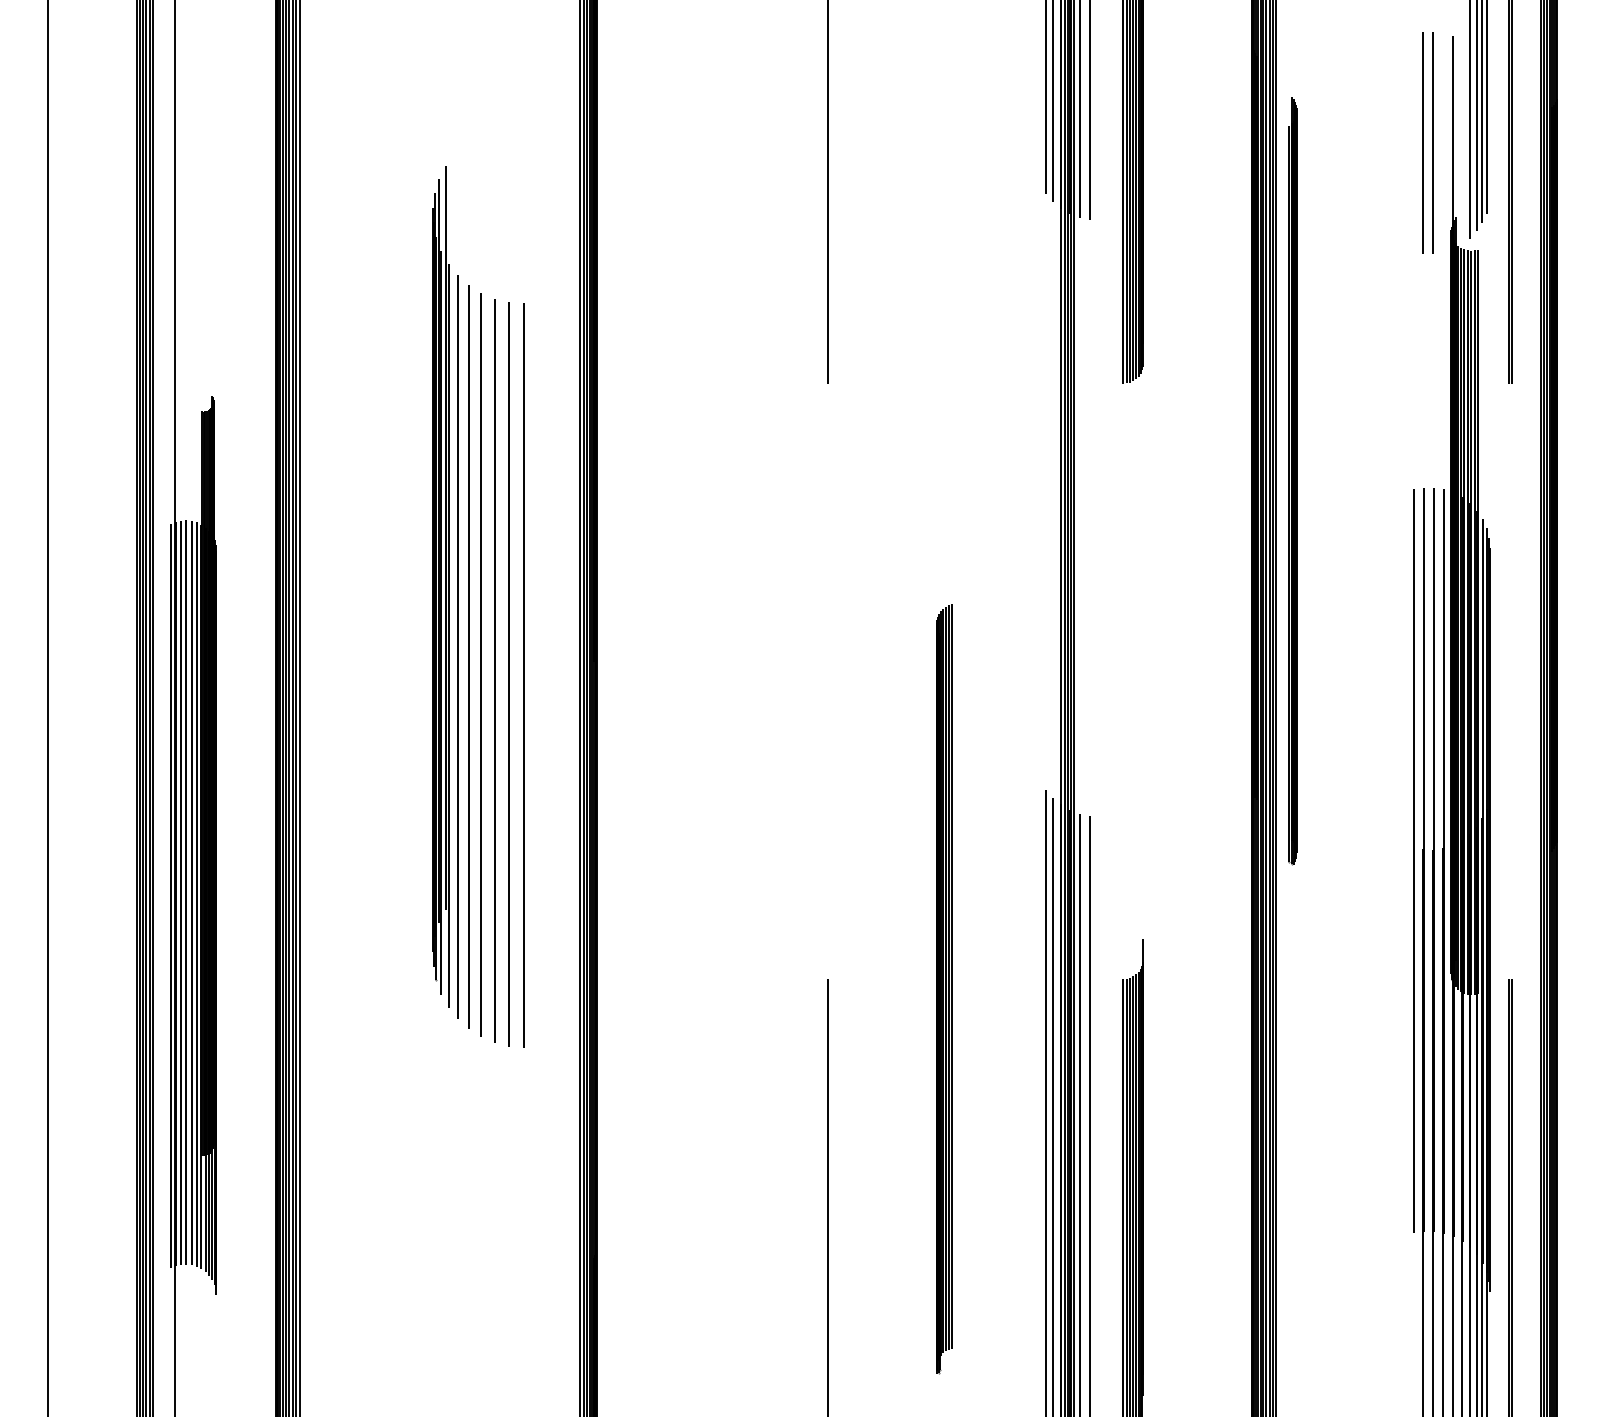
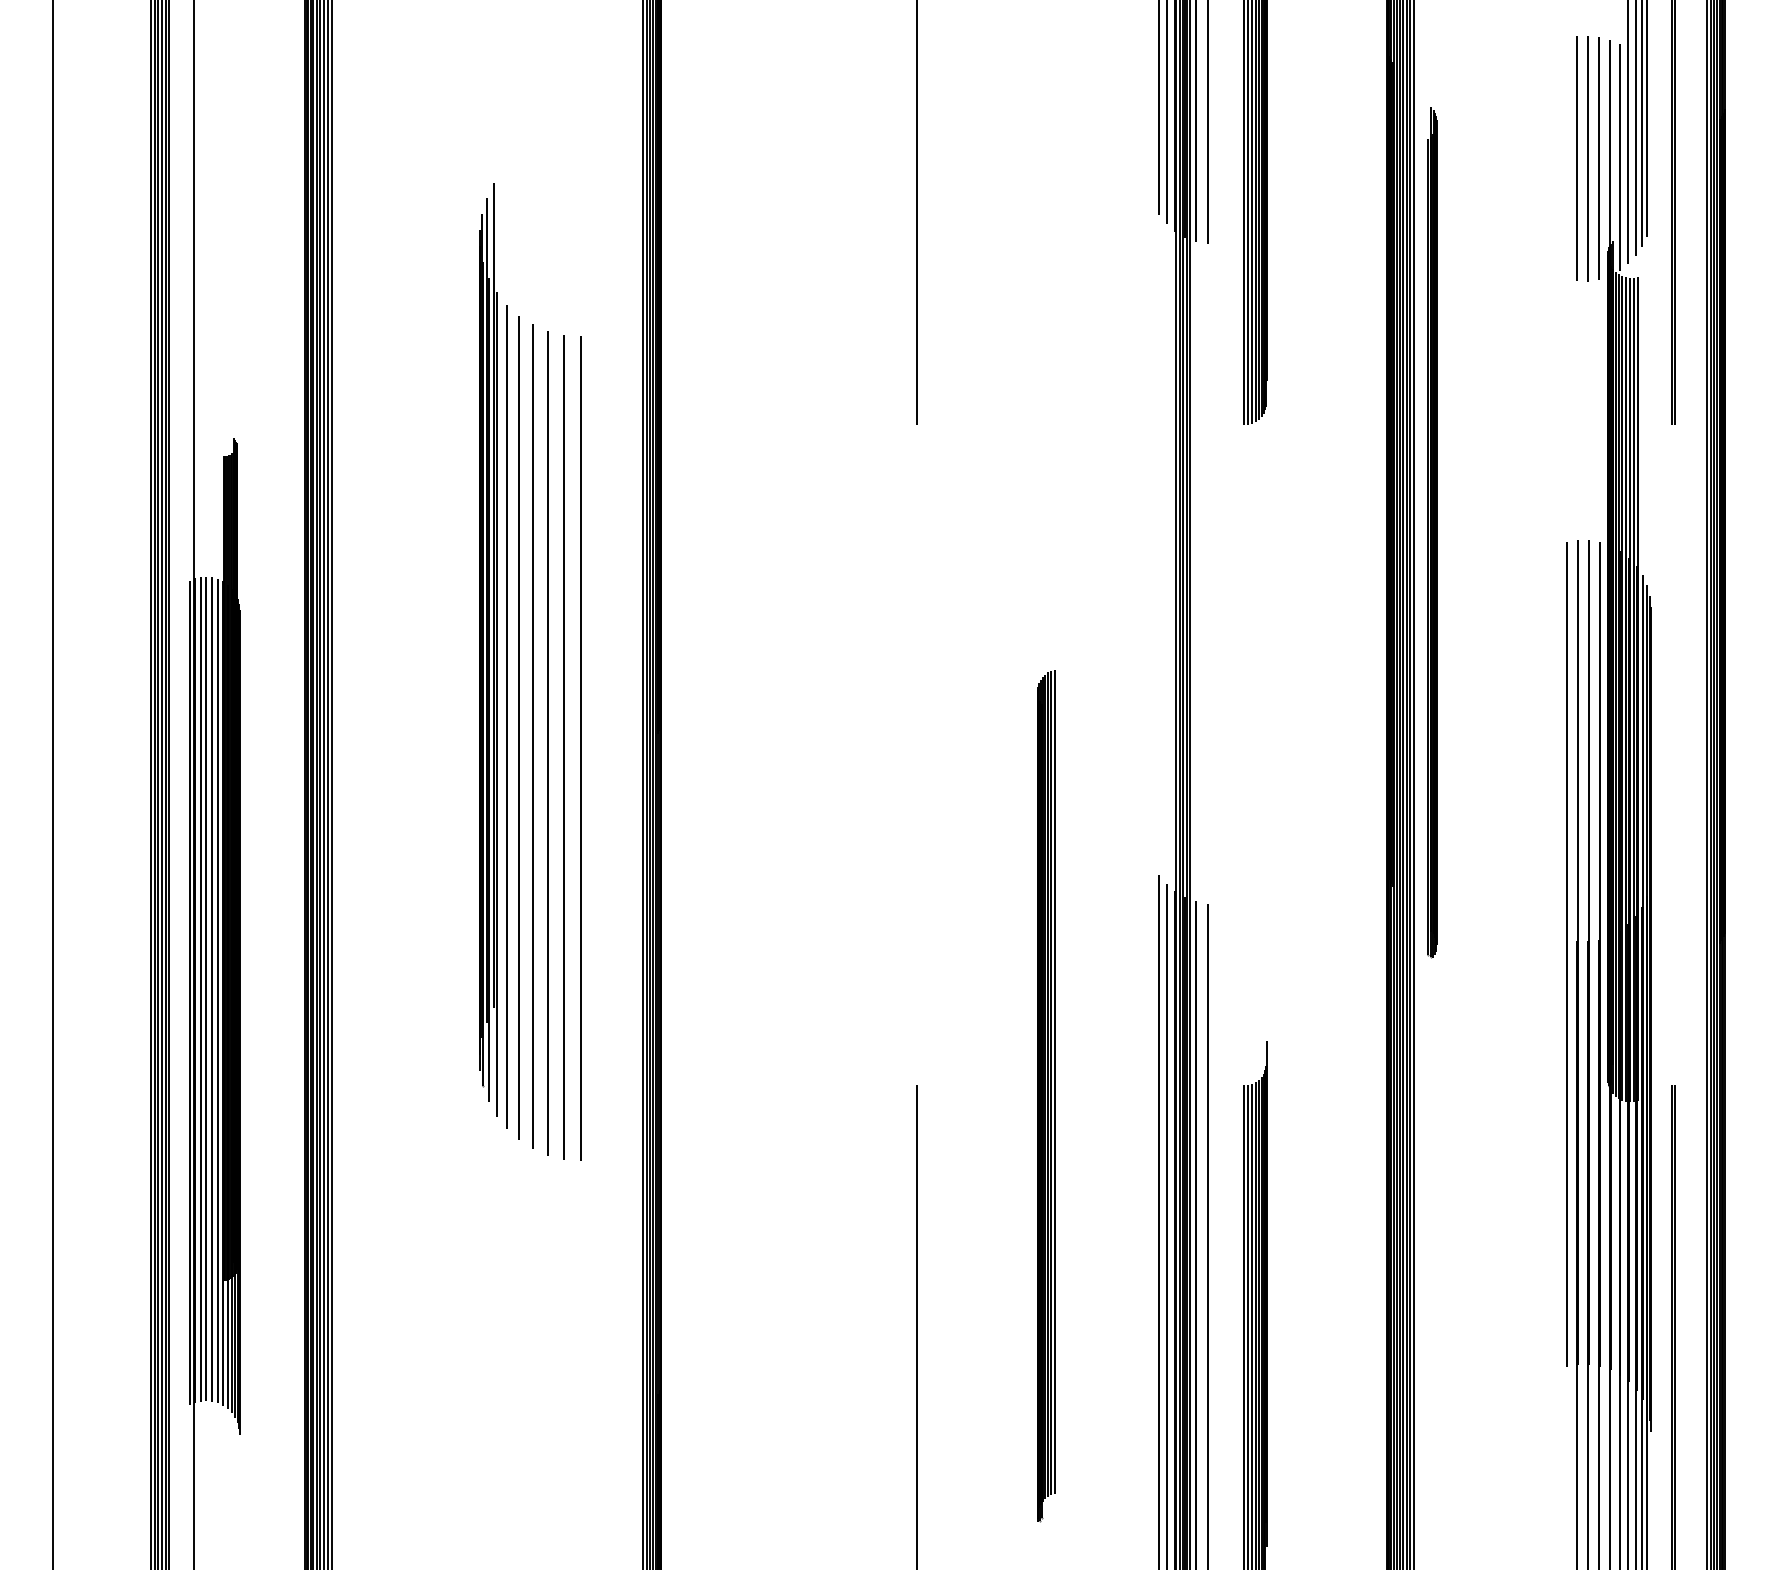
line: (1461, 142) -> (1619, 157), added
line: (1442, 143) -> (1598, 158), added

